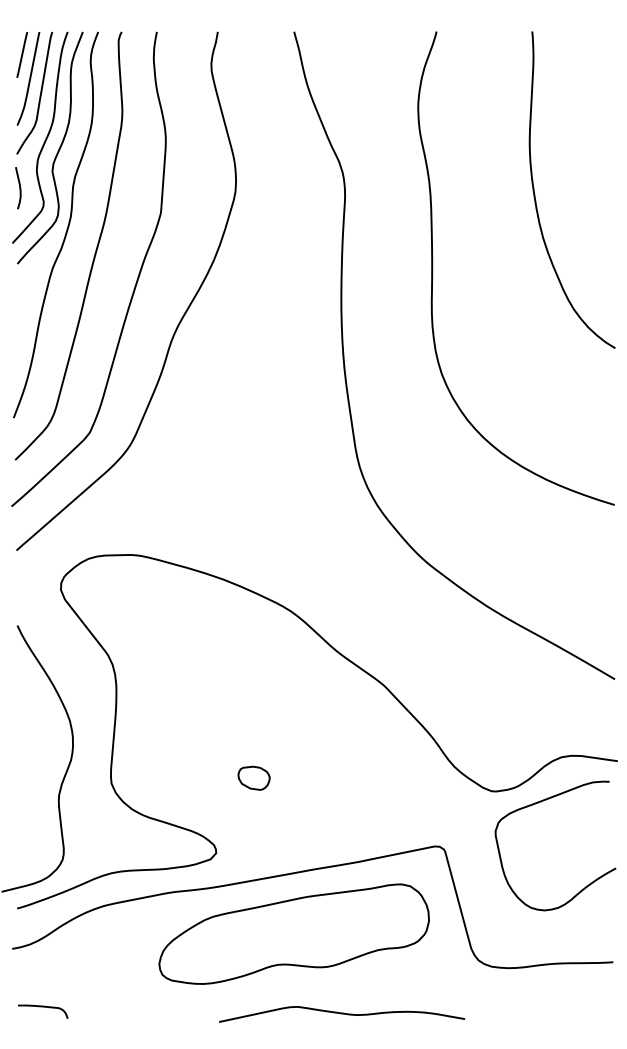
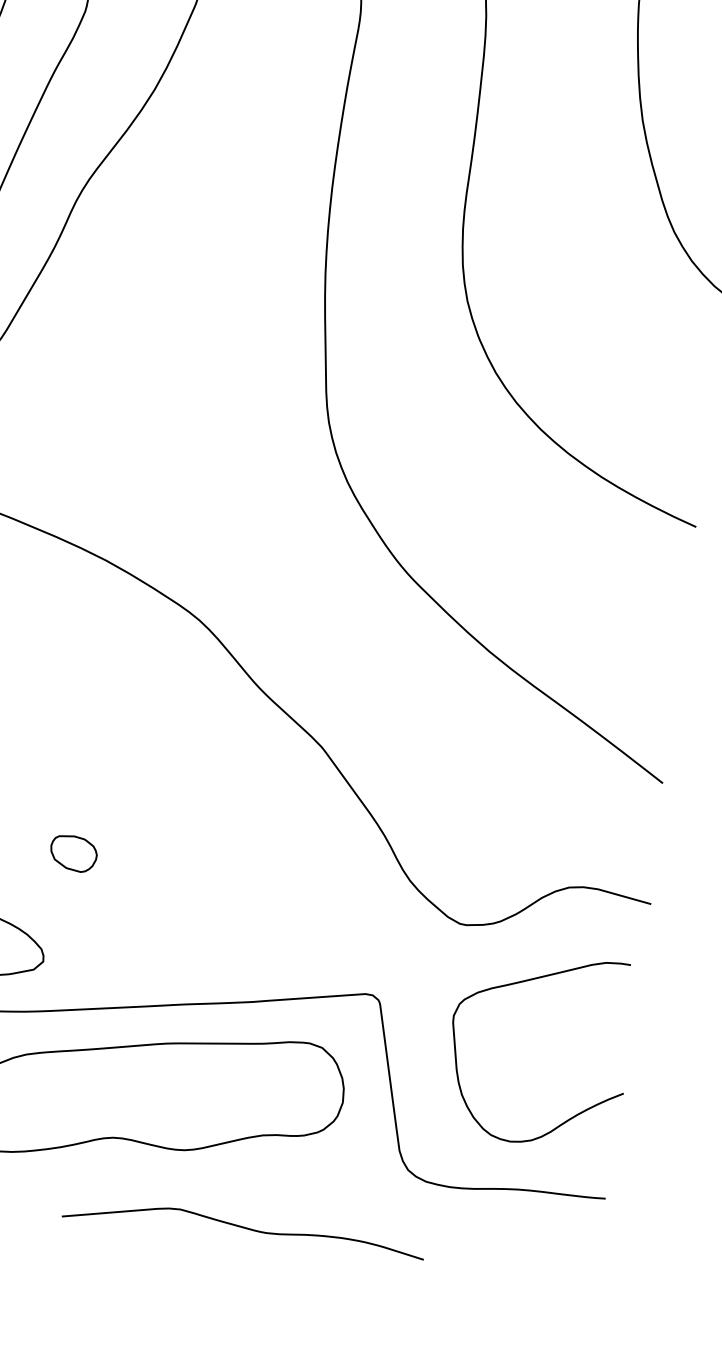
part: (253, 777) -> (72, 852), moved
curve: (541, 802) -> (526, 982), moved
curve: (341, 1014) -> (243, 1229), moved

